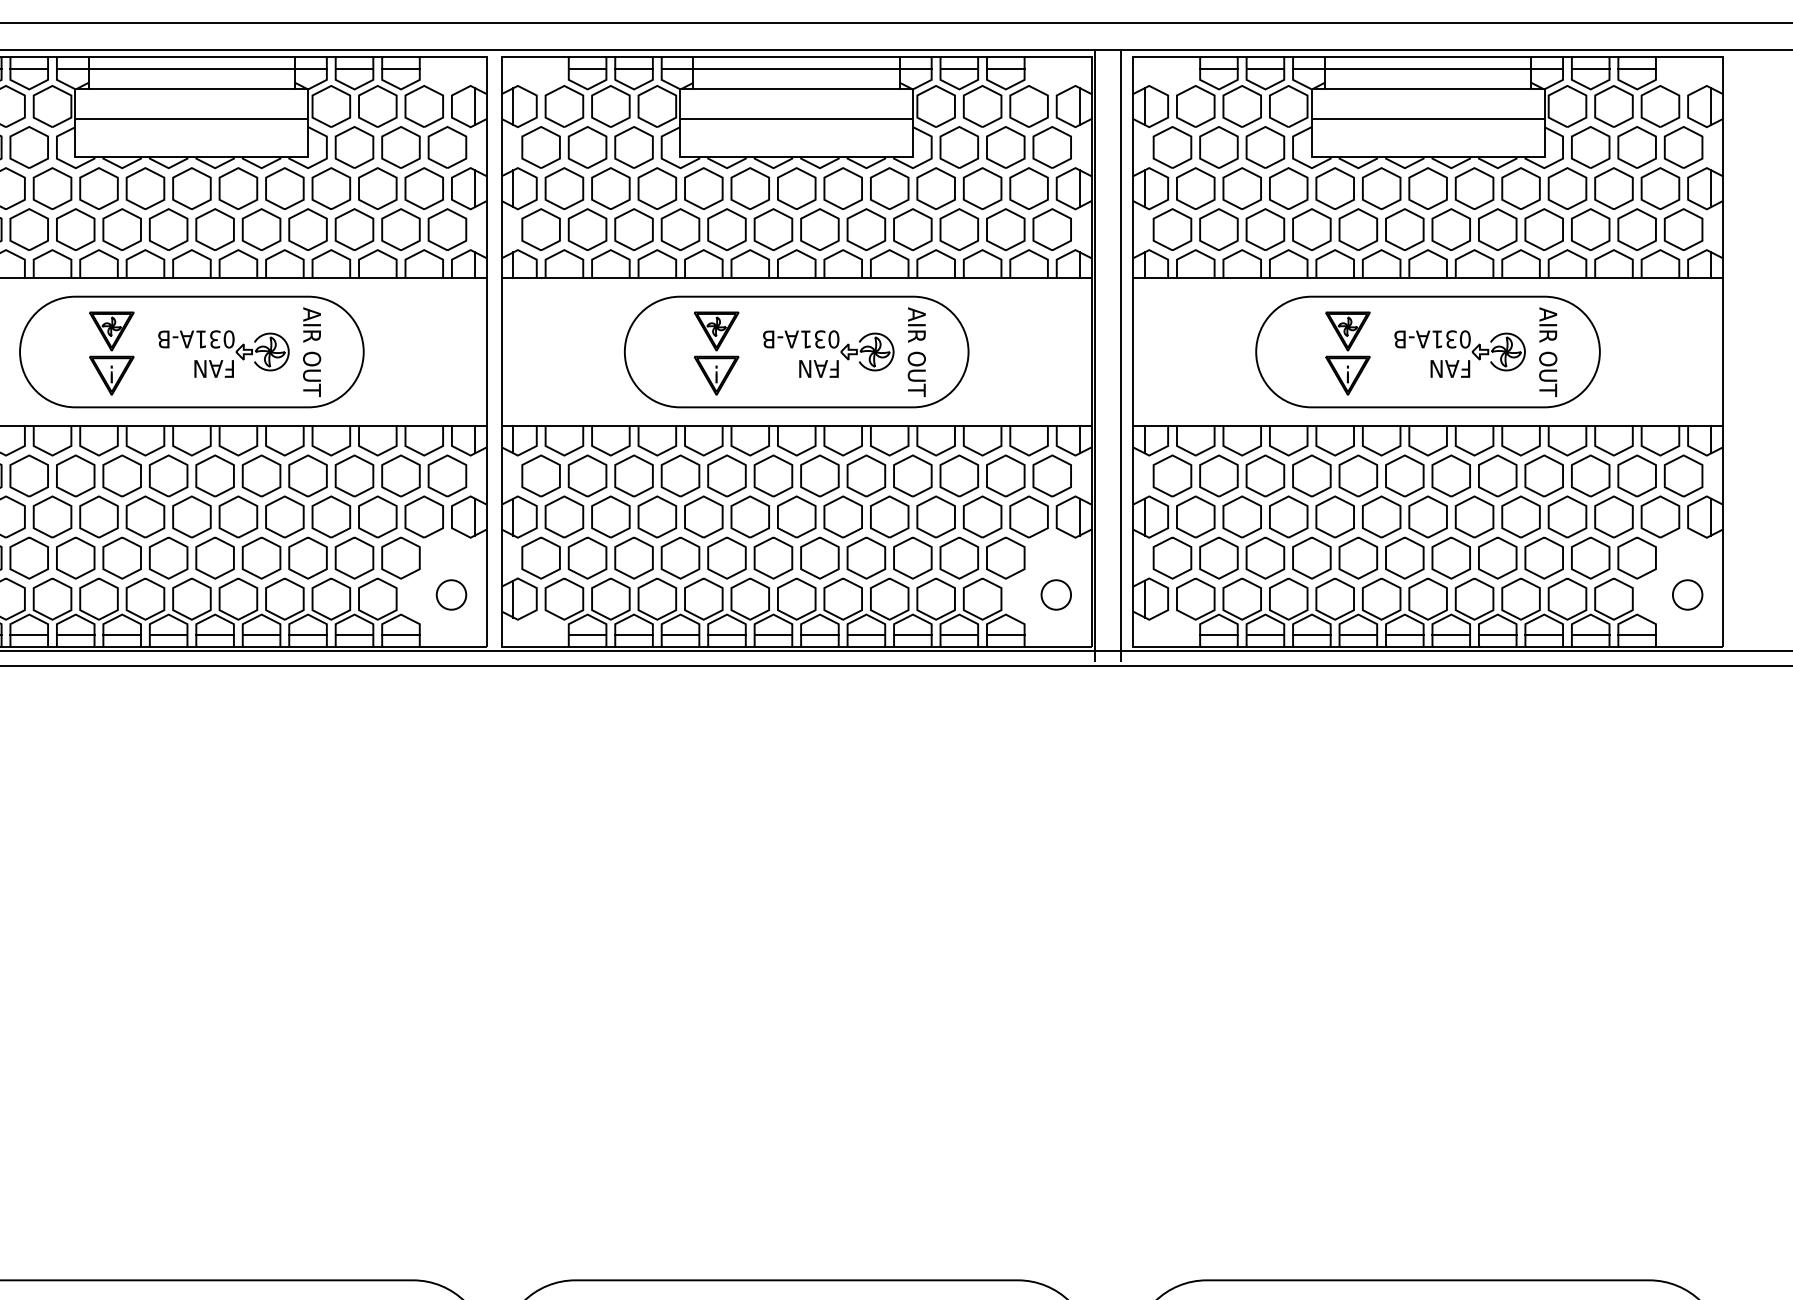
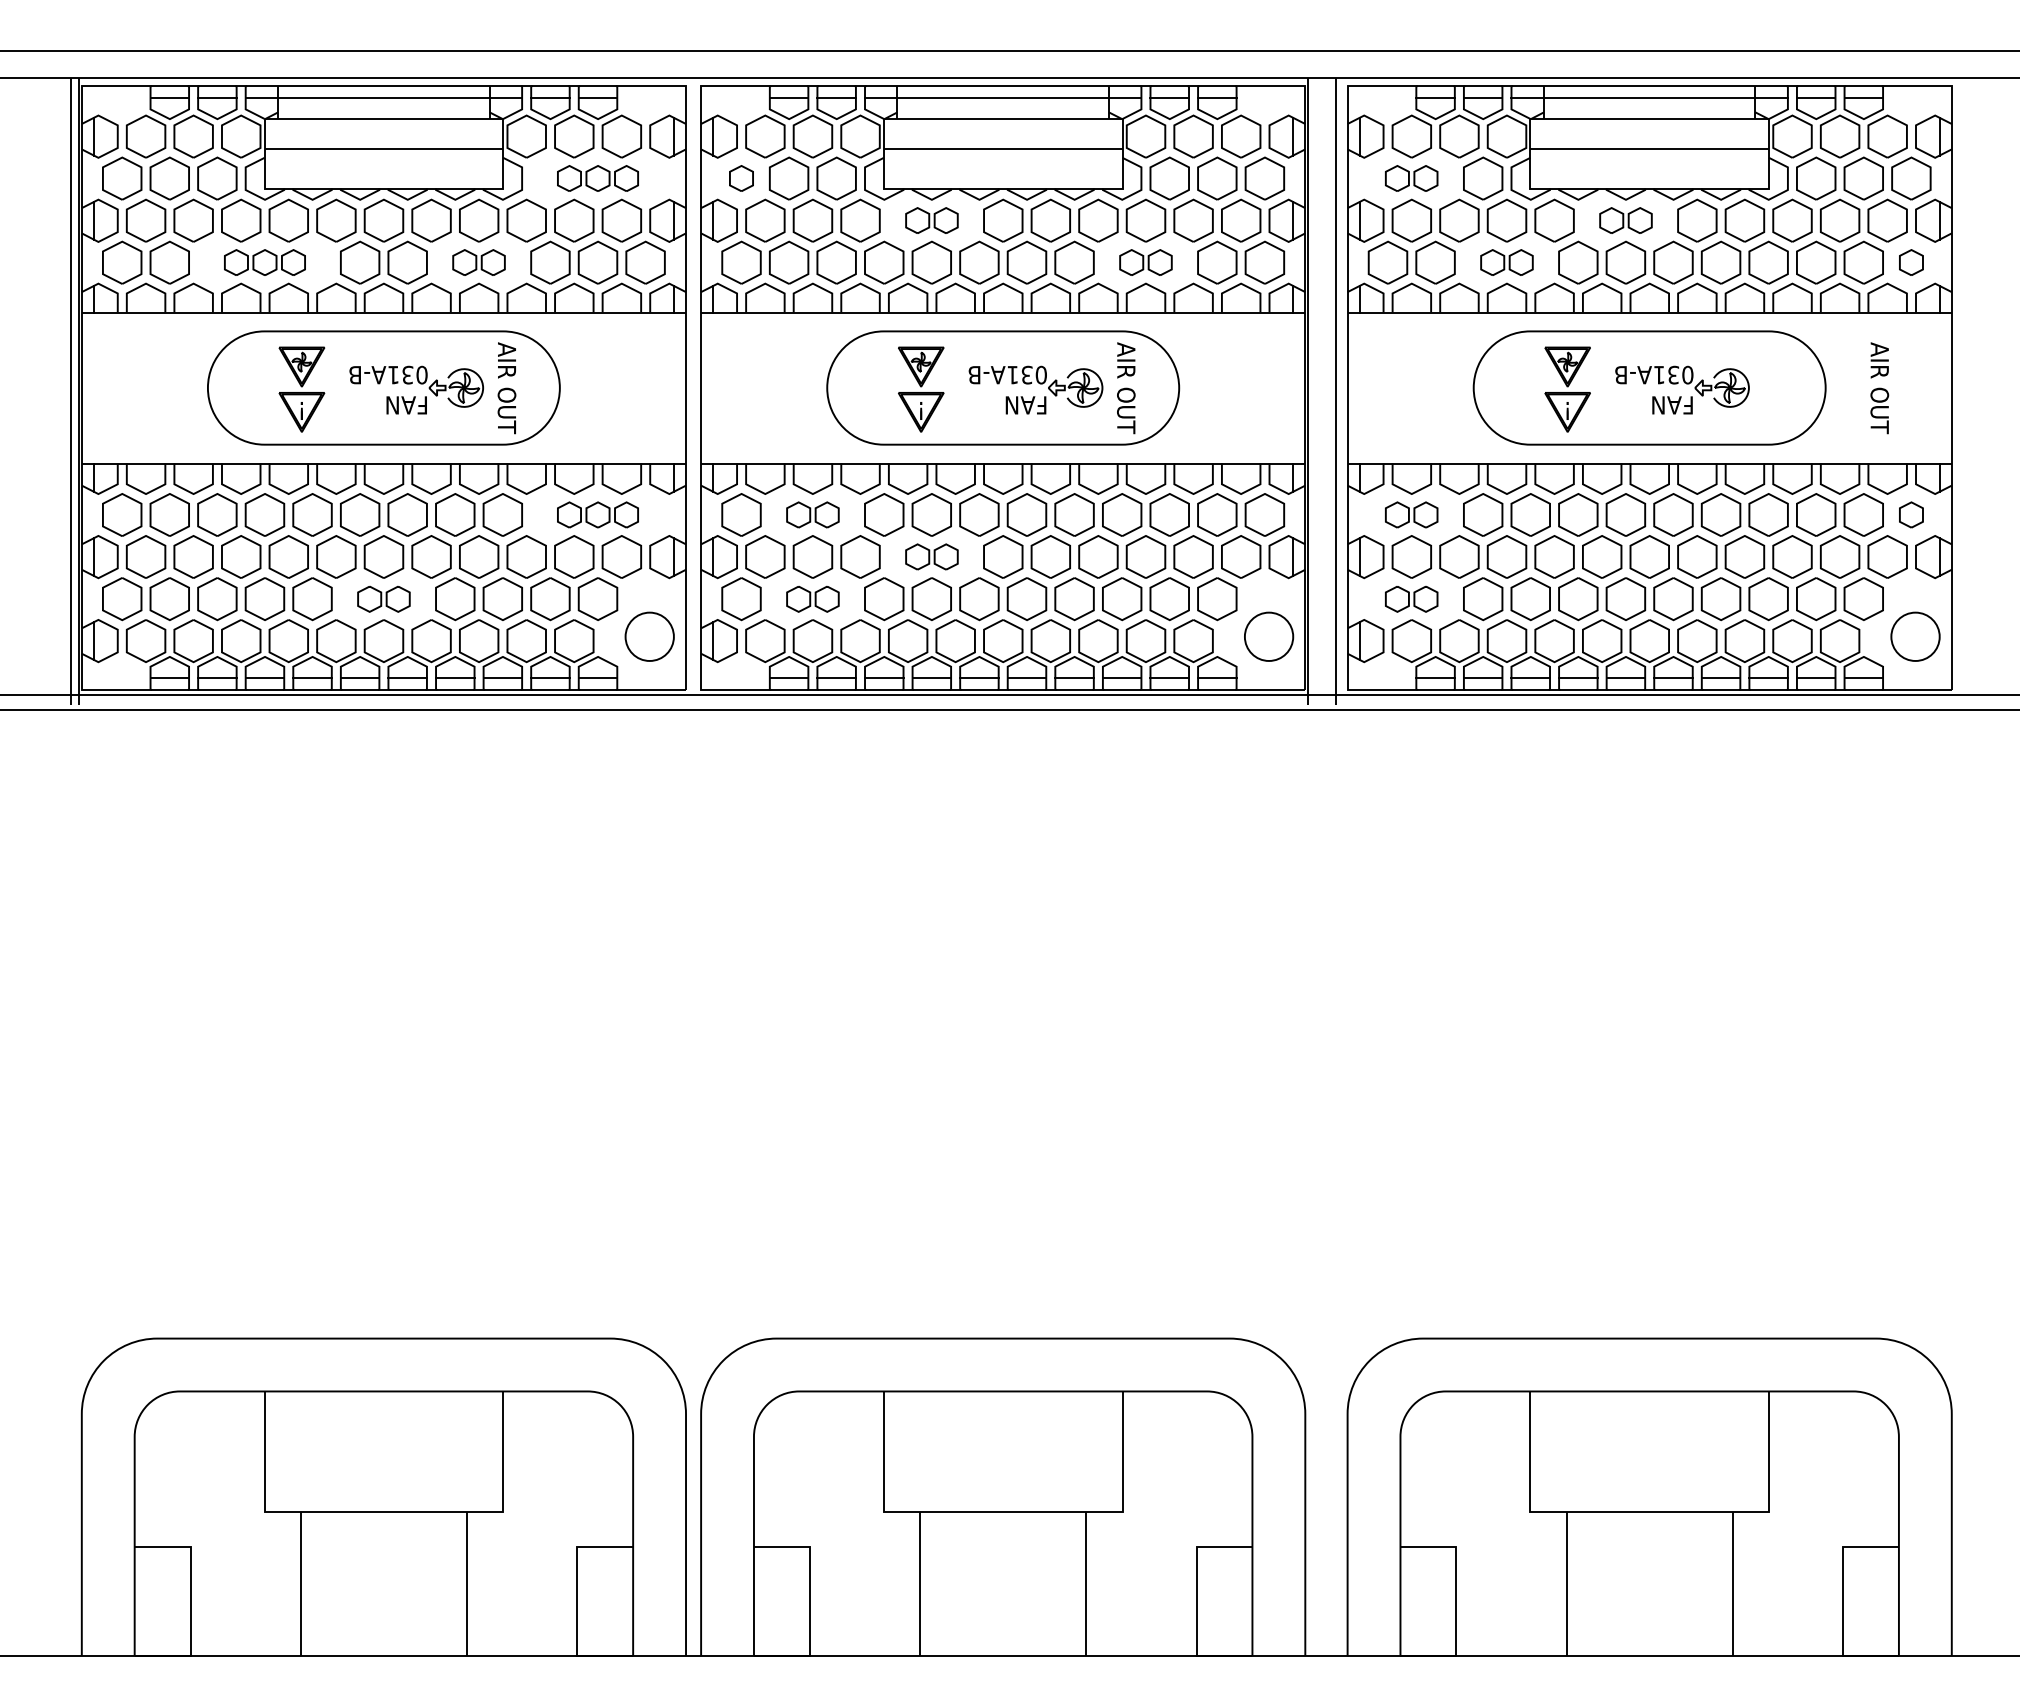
part: (400, 147) -> (597, 178), size x0.6
part: (541, 147) -> (741, 178), size x0.6
part: (1195, 147) -> (1411, 178), size x0.6
part: (726, 188) -> (931, 220), size x0.6
part: (1404, 188) -> (1625, 220), size x0.6
part: (75, 229) -> (264, 262), size x0.6
part: (284, 229) -> (478, 262), size x0.6
part: (935, 229) -> (1145, 262), size x0.6
part: (1288, 229) -> (1506, 262), size x0.6
part: (1683, 229) -> (1911, 262), size x0.6
text: (1547, 352) -> (1879, 388), moved
part: (400, 475) -> (597, 514), size x0.6
part: (610, 475) -> (812, 514), size x0.6
part: (1195, 475) -> (1411, 514), size x0.6
part: (1683, 475) -> (1911, 514), size x0.6
part: (726, 516) -> (931, 556), size x0.6
part: (191, 558) -> (383, 599), size x0.6
part: (610, 558) -> (812, 599), size x0.6
part: (1195, 558) -> (1411, 599), size x0.6
circle: (451, 594) -> (649, 636), size x1.6
circle: (1055, 594) -> (1268, 636), size x1.6
circle: (1687, 594) -> (1915, 636), size x1.6

